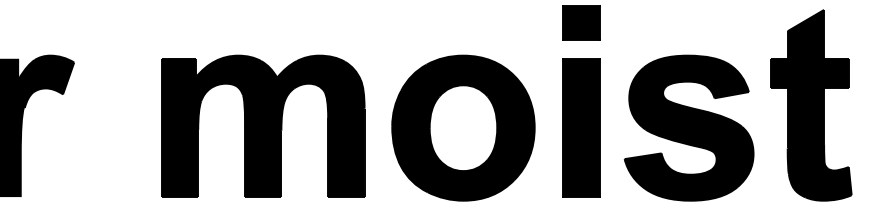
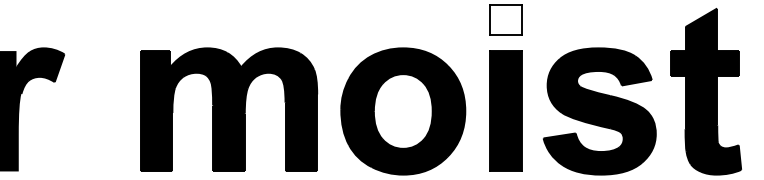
fill: (581, 23) -> (506, 20), removed

